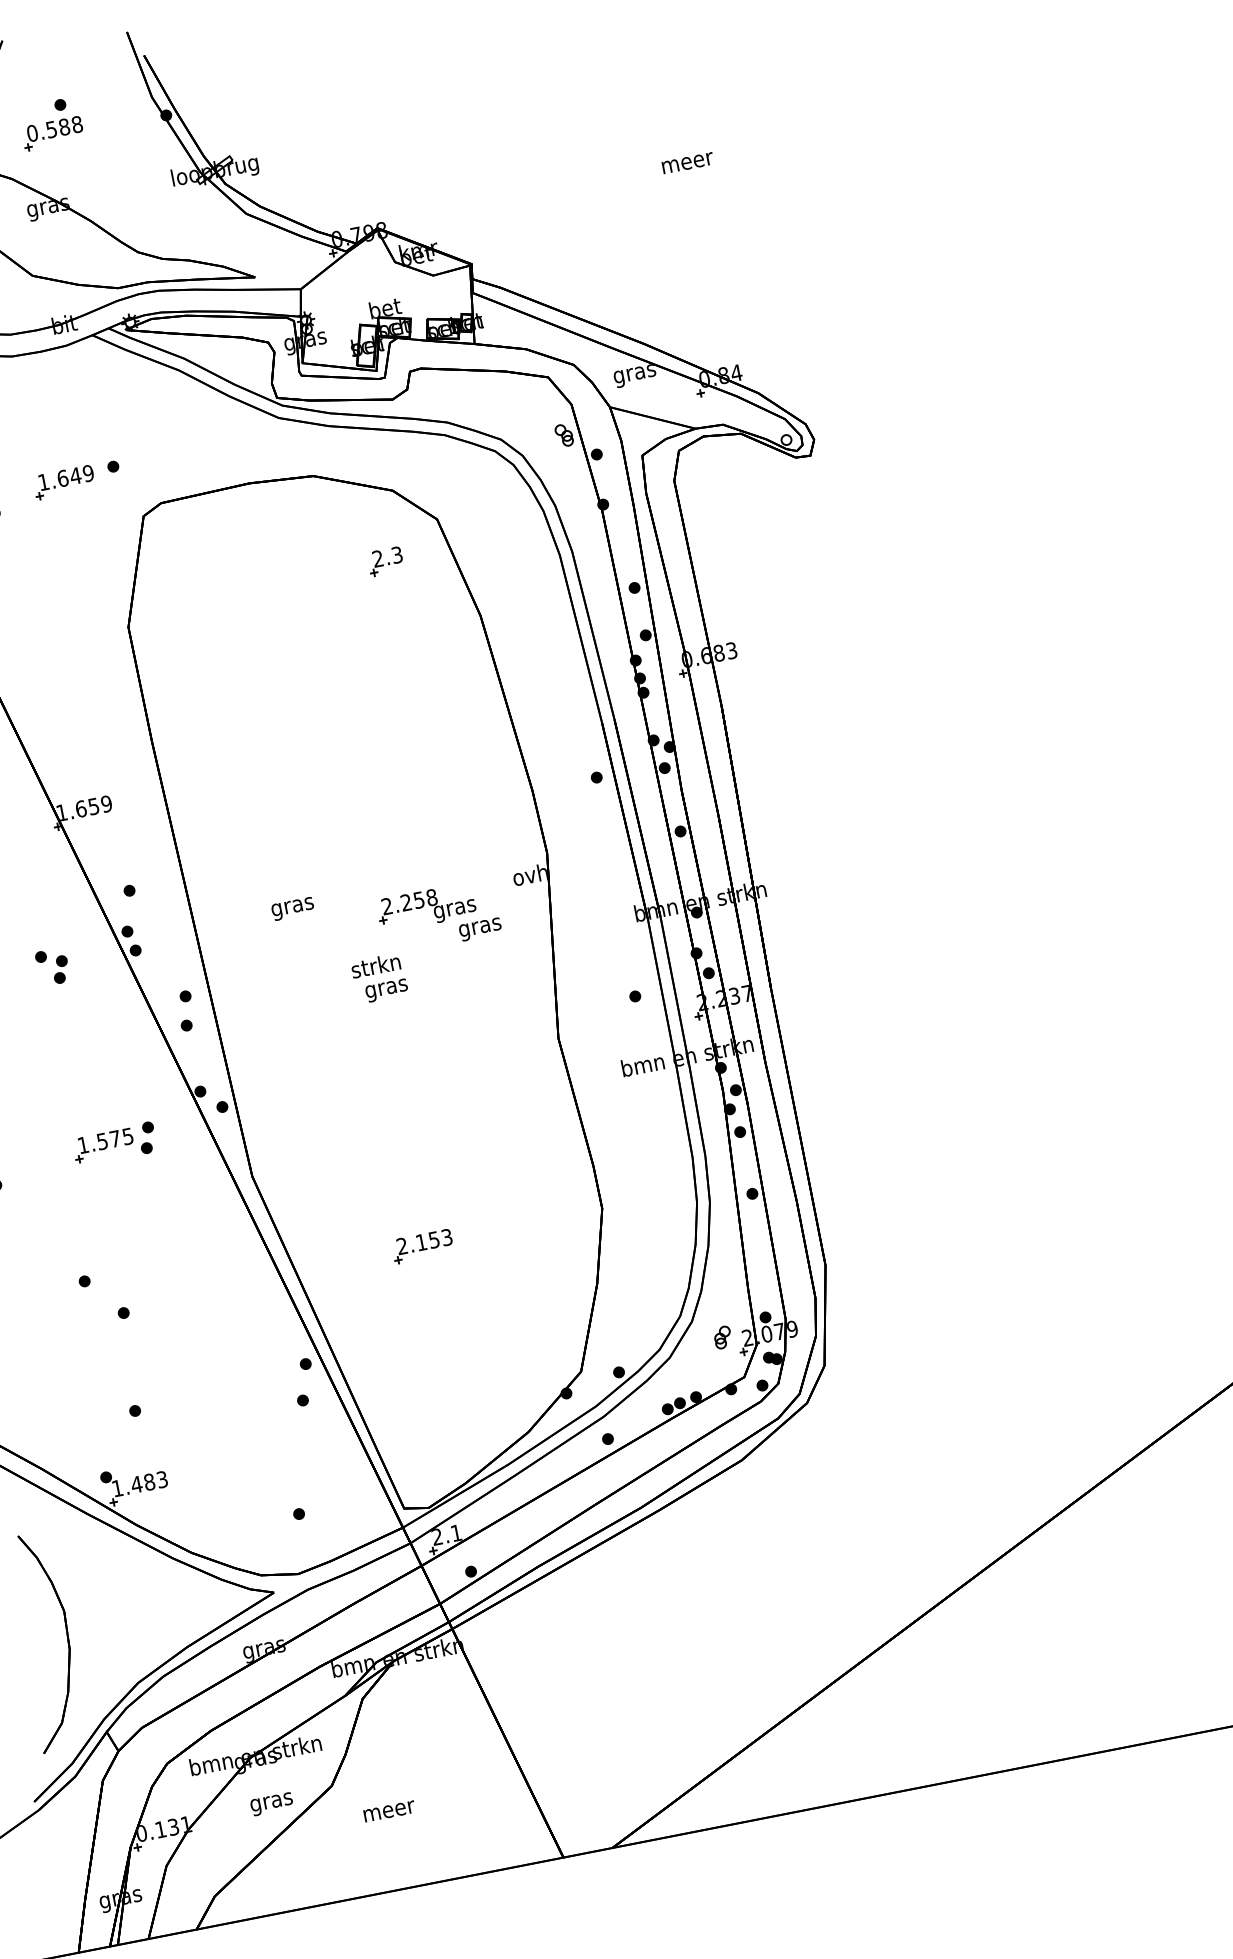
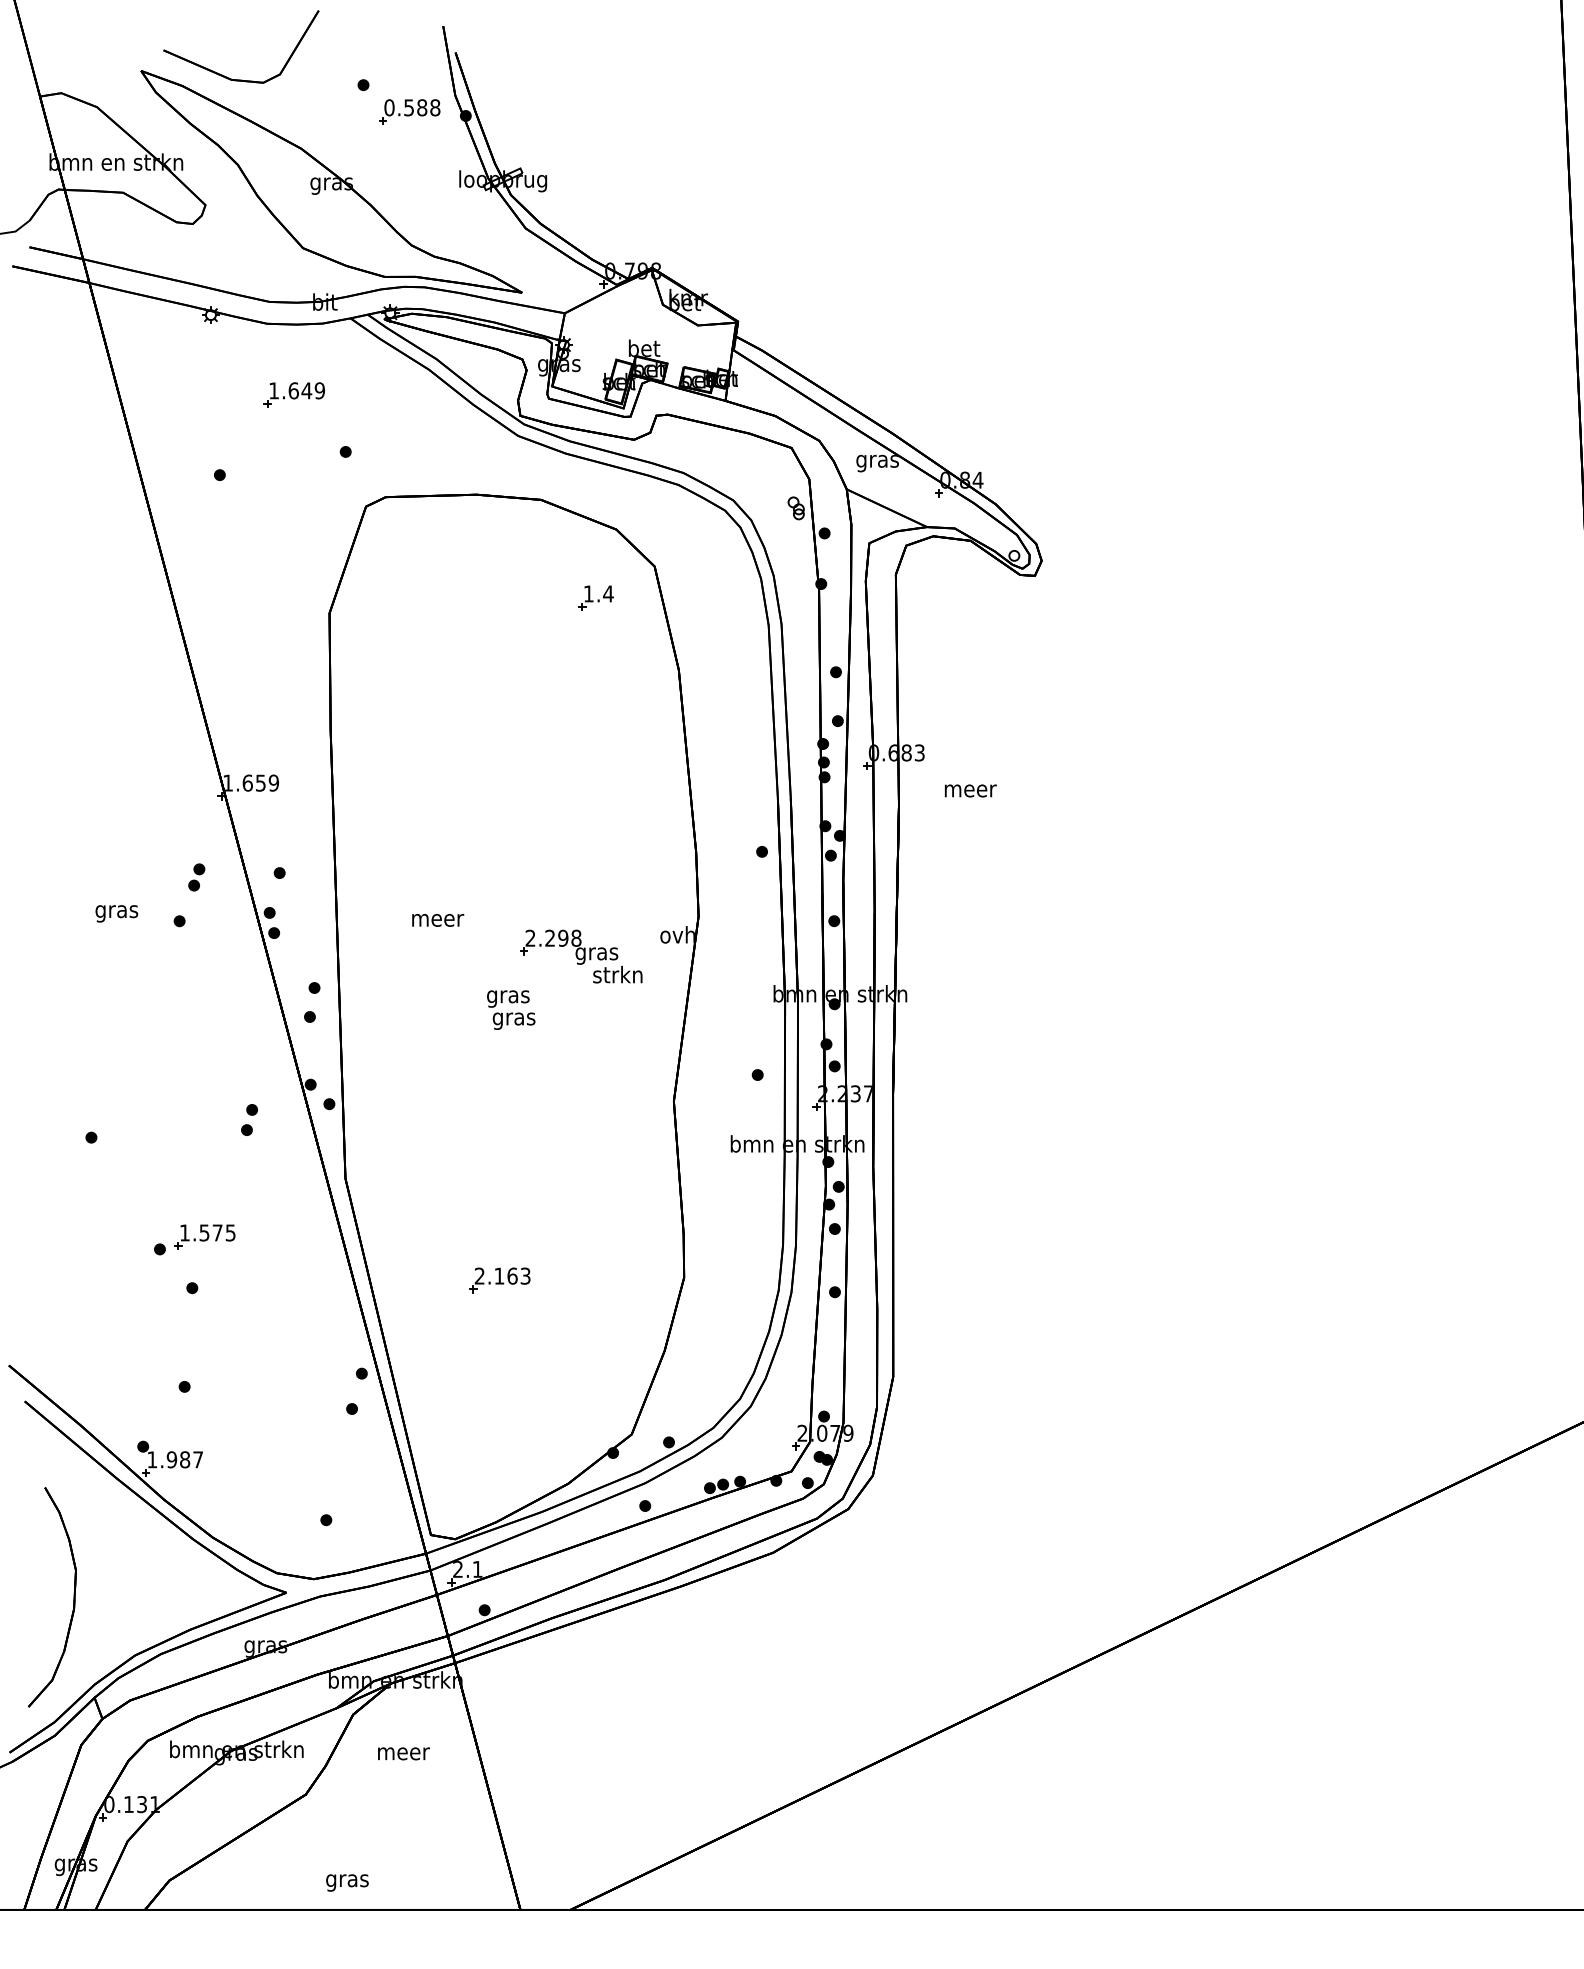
part: (52, 133) -> (409, 111), moved
text: (687, 162) -> (970, 790), moved
part: (63, 482) -> (293, 394), moved
text: (387, 556) -> (598, 593), 2.3 -> 1.4
text: (419, 899) -> (563, 937), 2.258 -> 2.298
text: (294, 908) -> (438, 922), gras -> meer
text: (479, 927) -> (617, 976), gras -> strkn
text: (375, 967) -> (507, 996), strkn -> gras
part: (60, 969) -> (196, 877), moved
part: (103, 1144) -> (204, 1236), moved
text: (434, 1239) -> (512, 1275), 2.153 -> 2.163
part: (723, 1336) -> (778, 1427), removed
text: (148, 1481) -> (184, 1459), 1.483 -> 1.987
text: (271, 1803) -> (347, 1882), moved
text: (389, 1811) -> (403, 1753), moved

